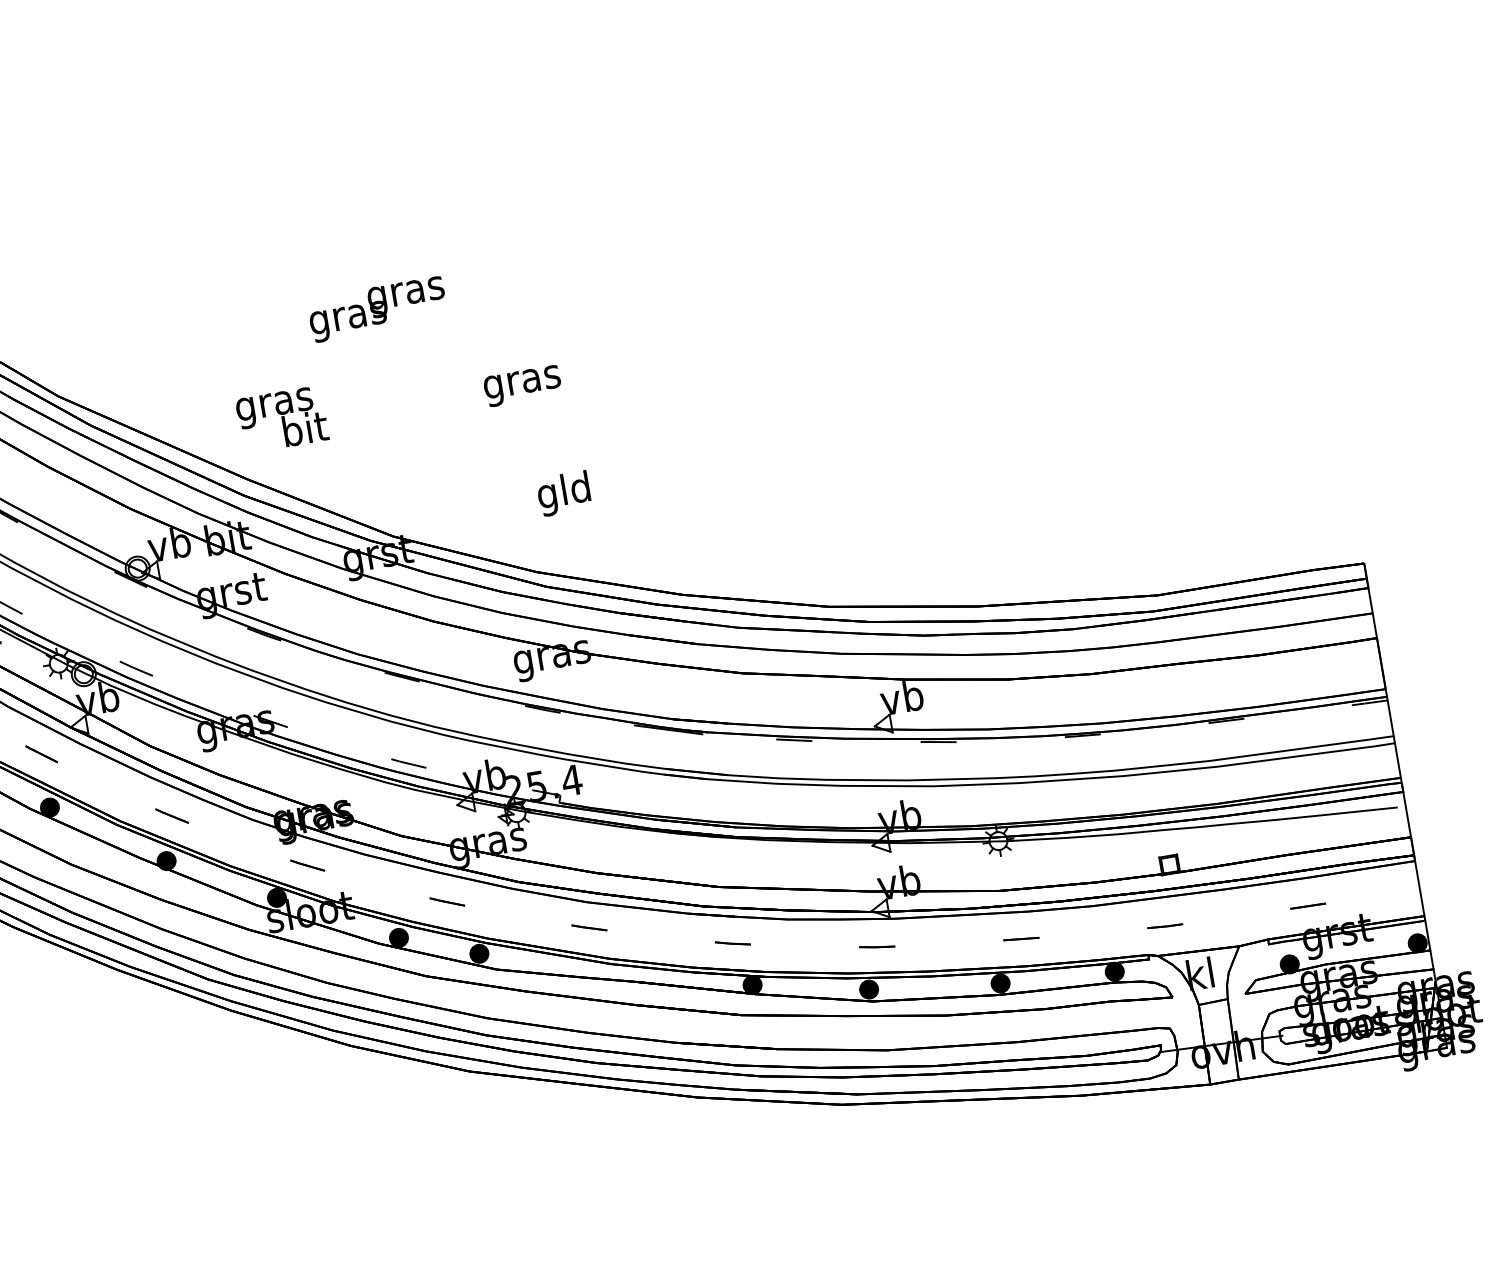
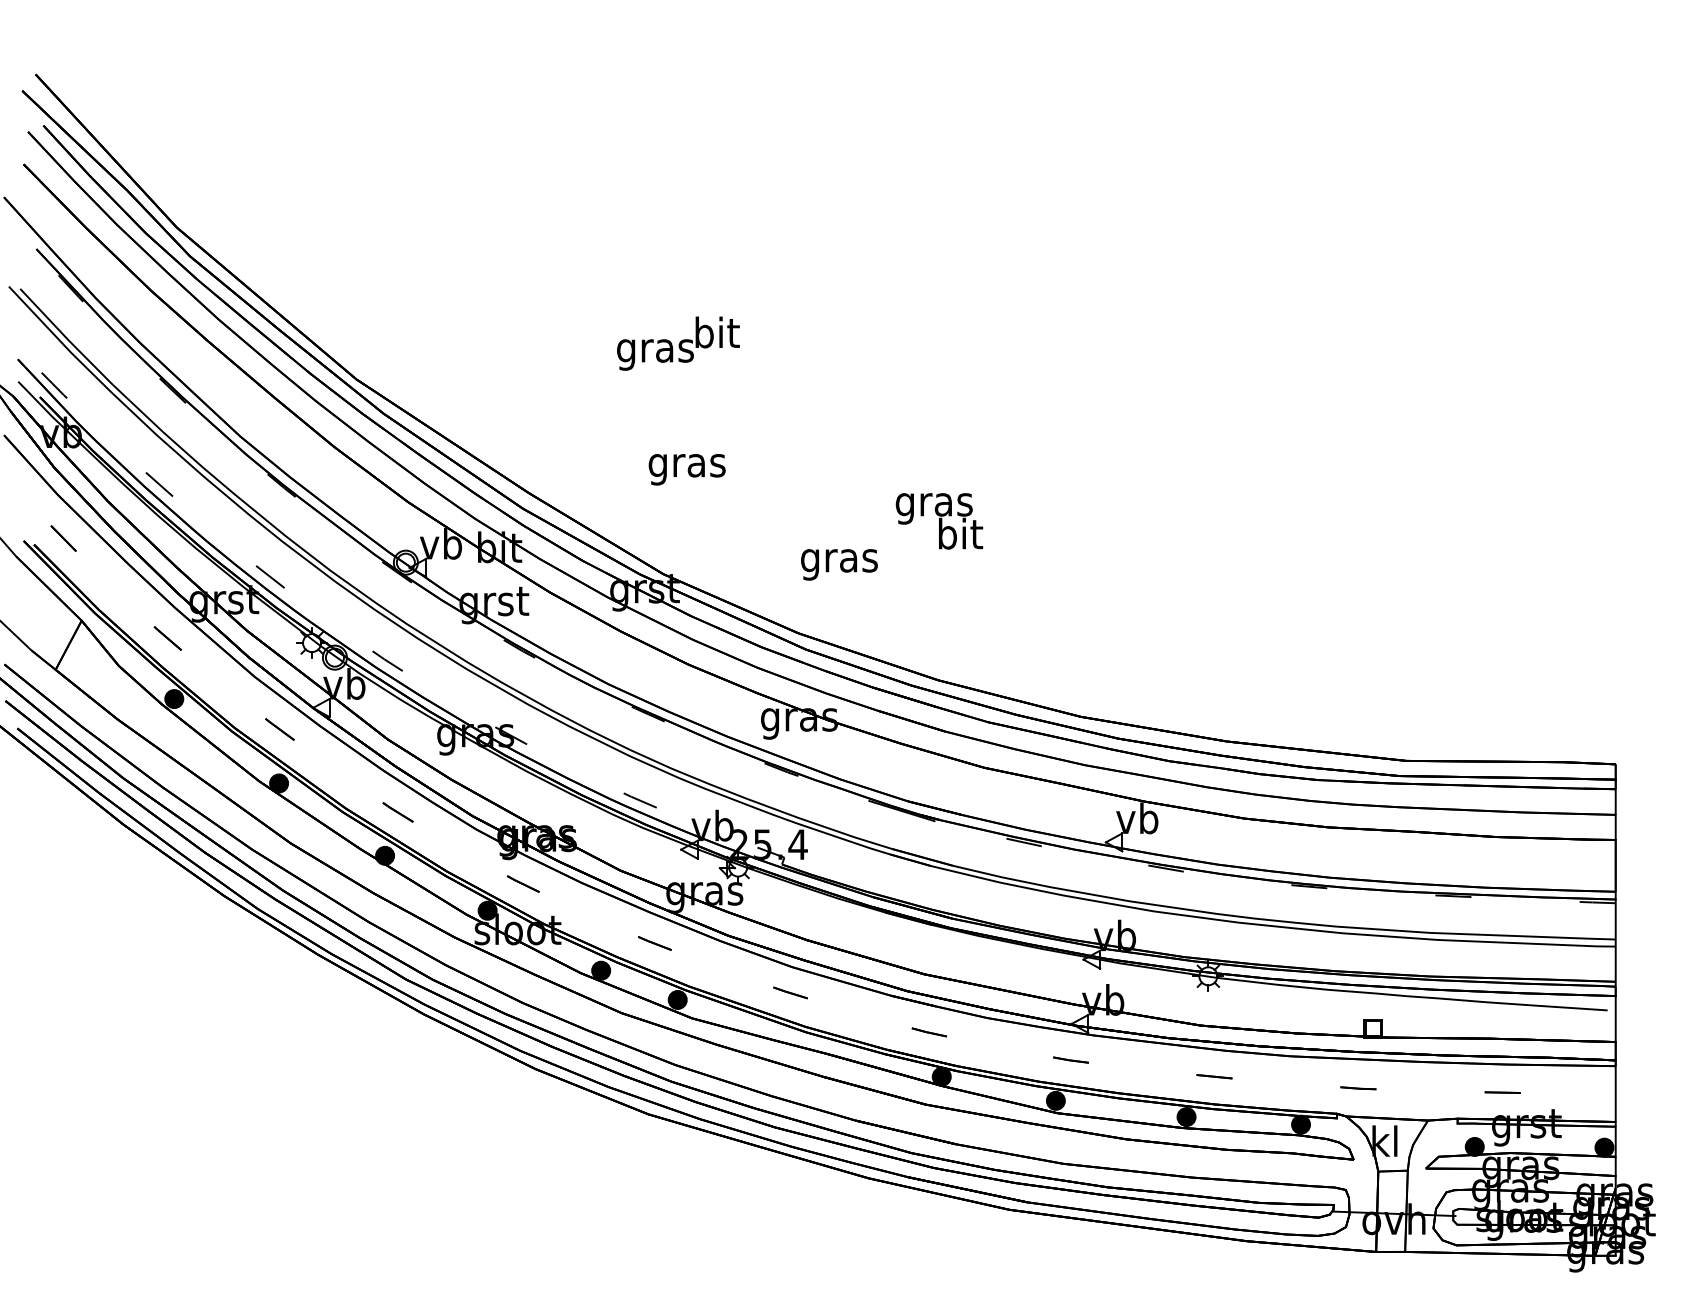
text: (405, 293) -> (716, 336), gras -> bit
text: (522, 386) -> (686, 469), moved
text: (282, 419) -> (939, 521), moved
text: (564, 493) -> (839, 560), gld -> gras

